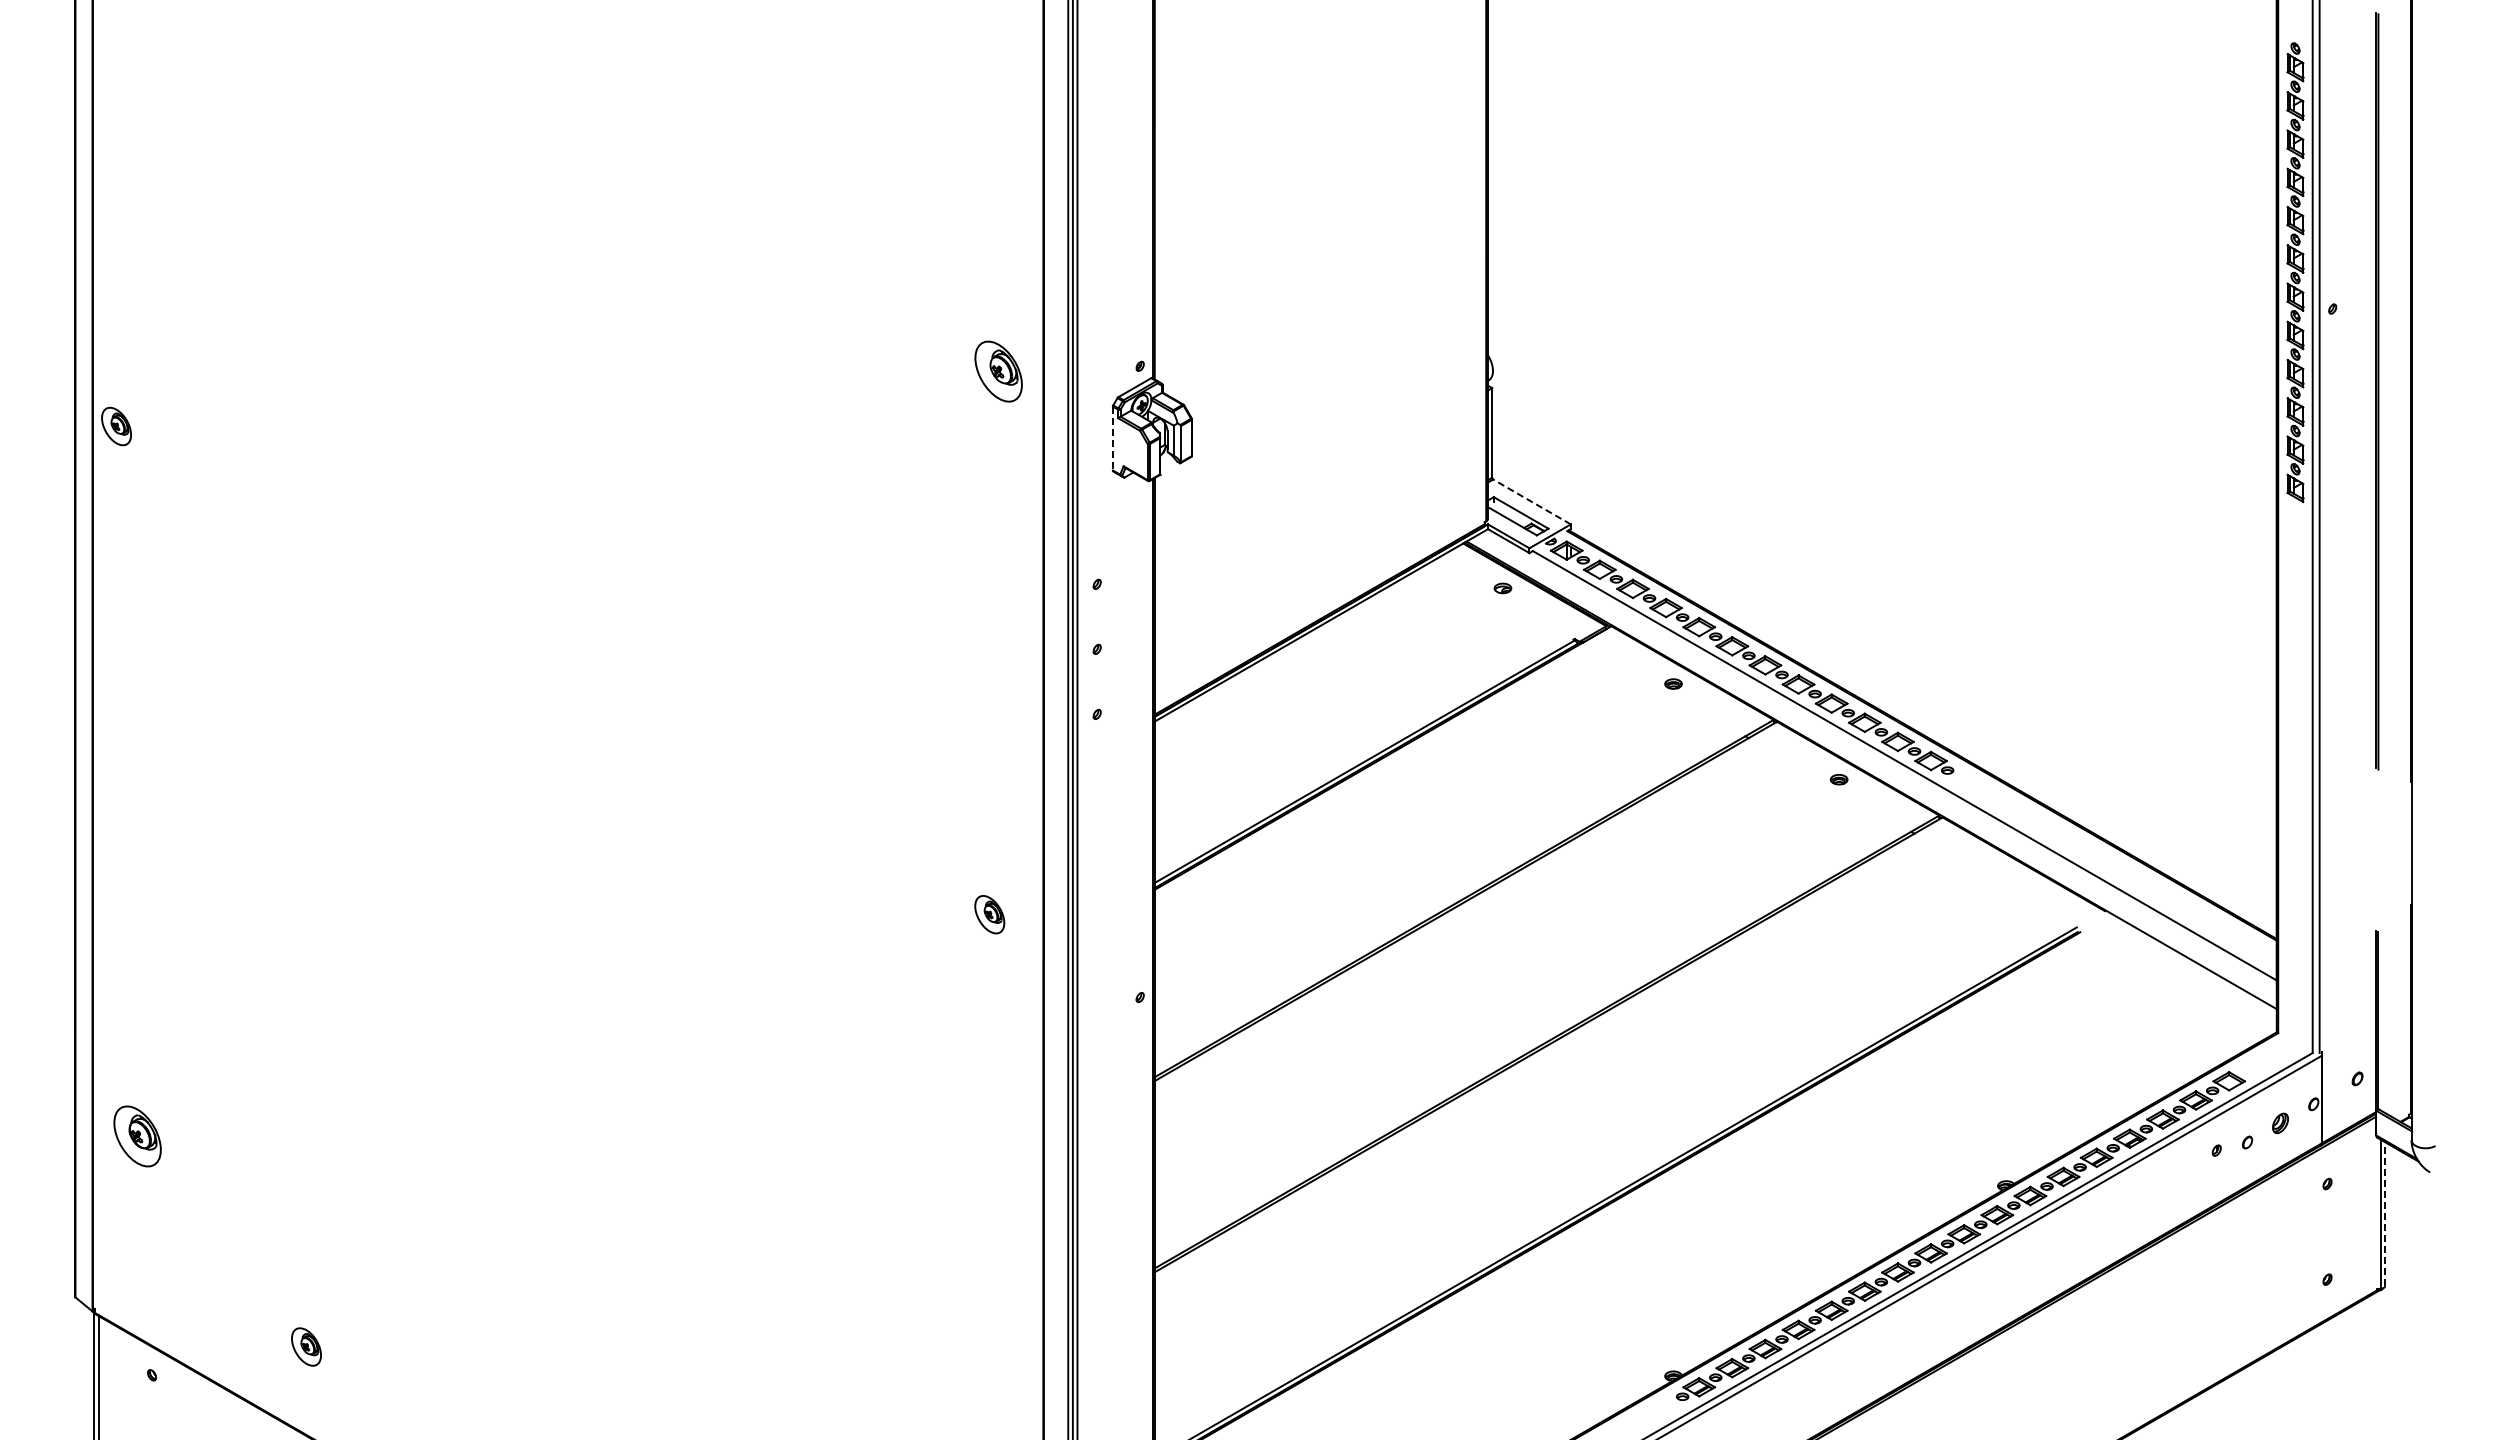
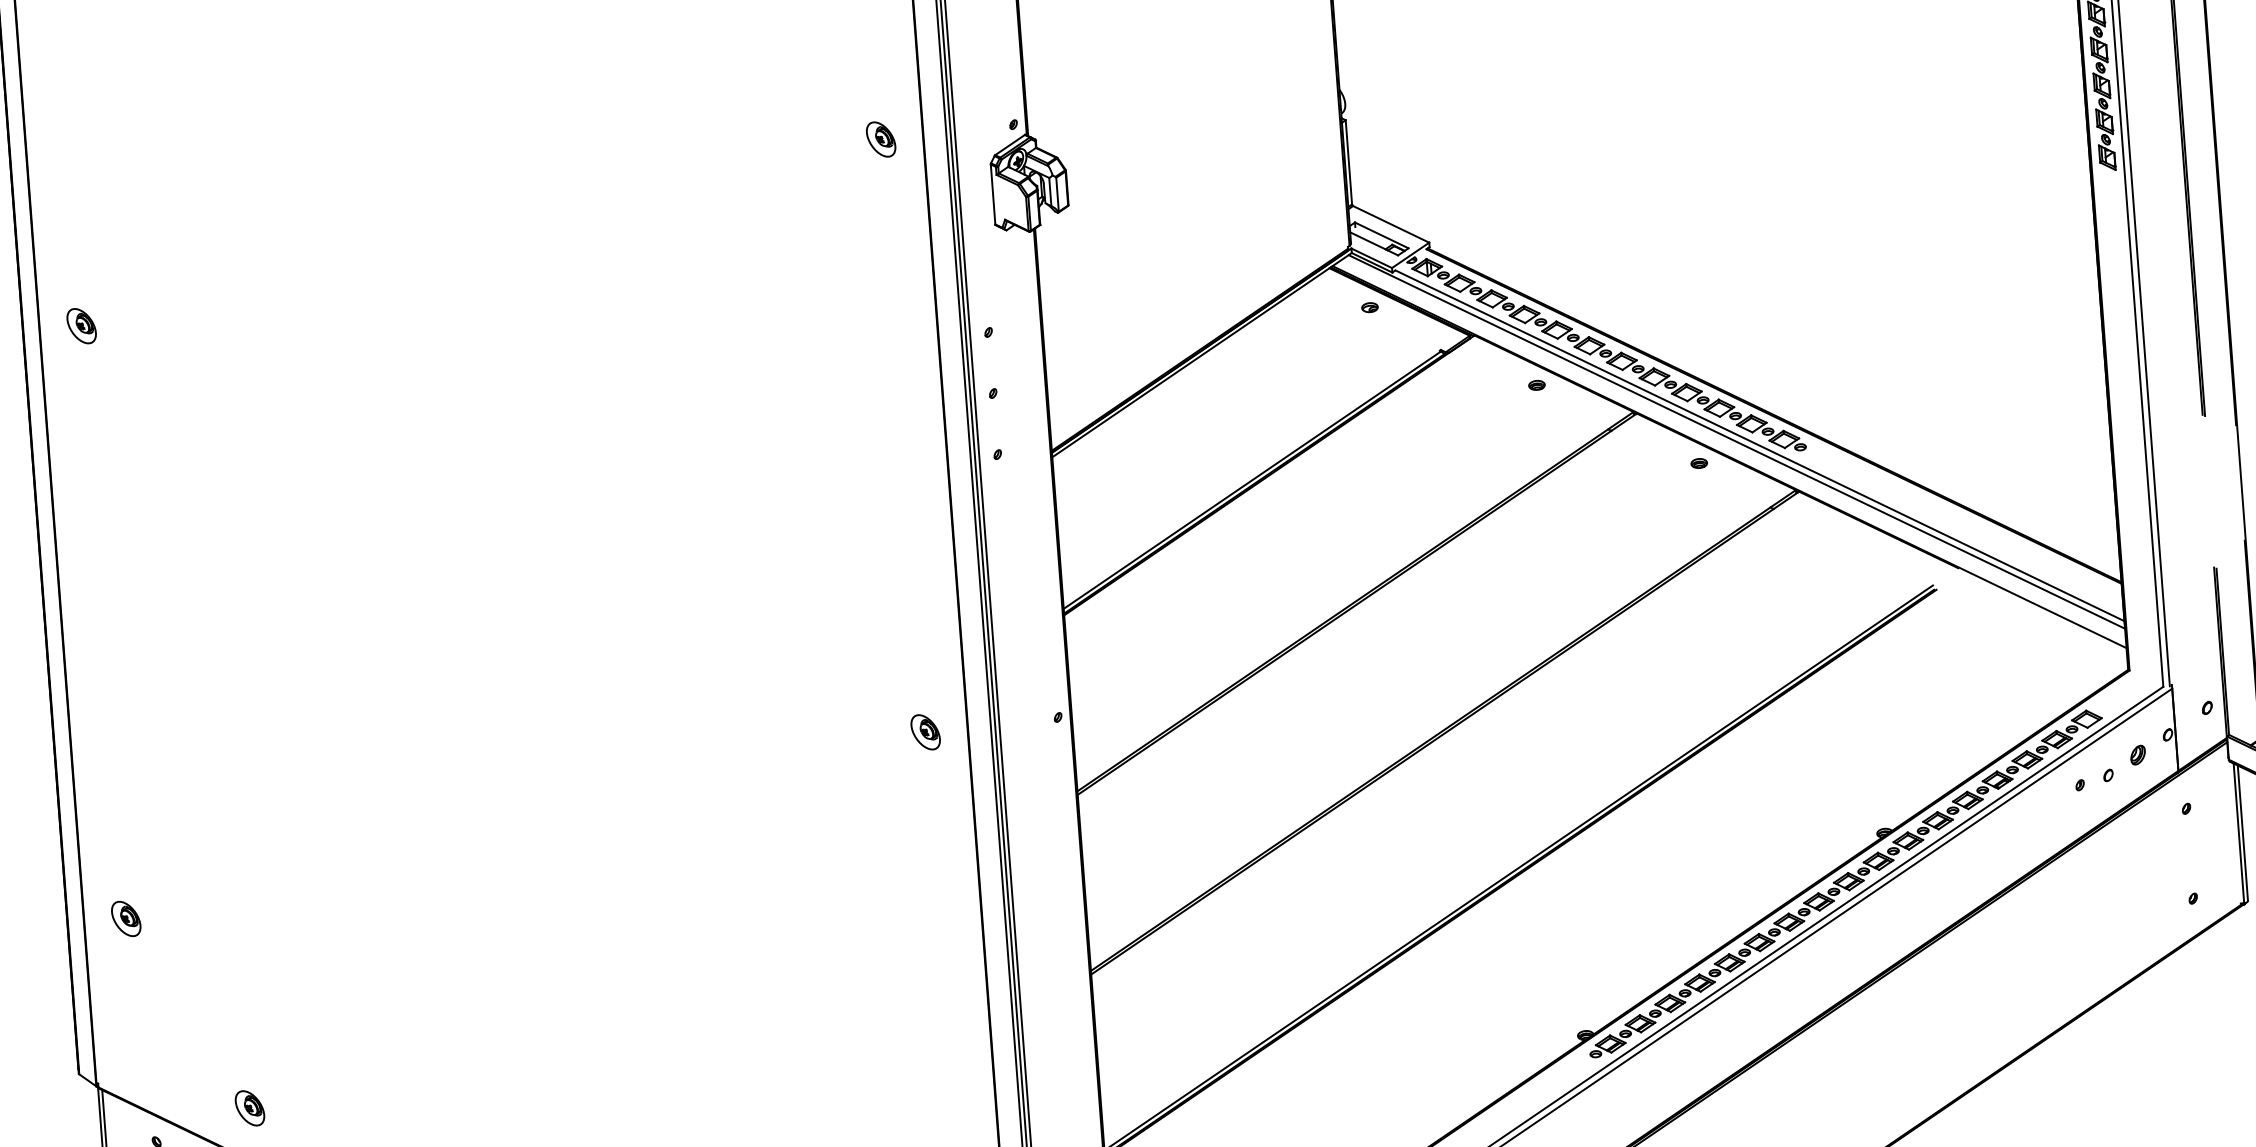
part: (998, 371) -> (880, 139), size x0.62
part: (116, 426) -> (81, 326), moved
line: (1112, 438) -> (992, 194), dashed -> solid
line: (1532, 501) -> (1391, 223), dashed -> solid
line: (1880, 759) -> (1736, 441), added
part: (989, 914) -> (925, 732), moved
part: (137, 1136) -> (126, 918), size x0.62
line: (2385, 1214) -> (2243, 833), dashed -> solid
part: (306, 1346) -> (249, 1107), moved

